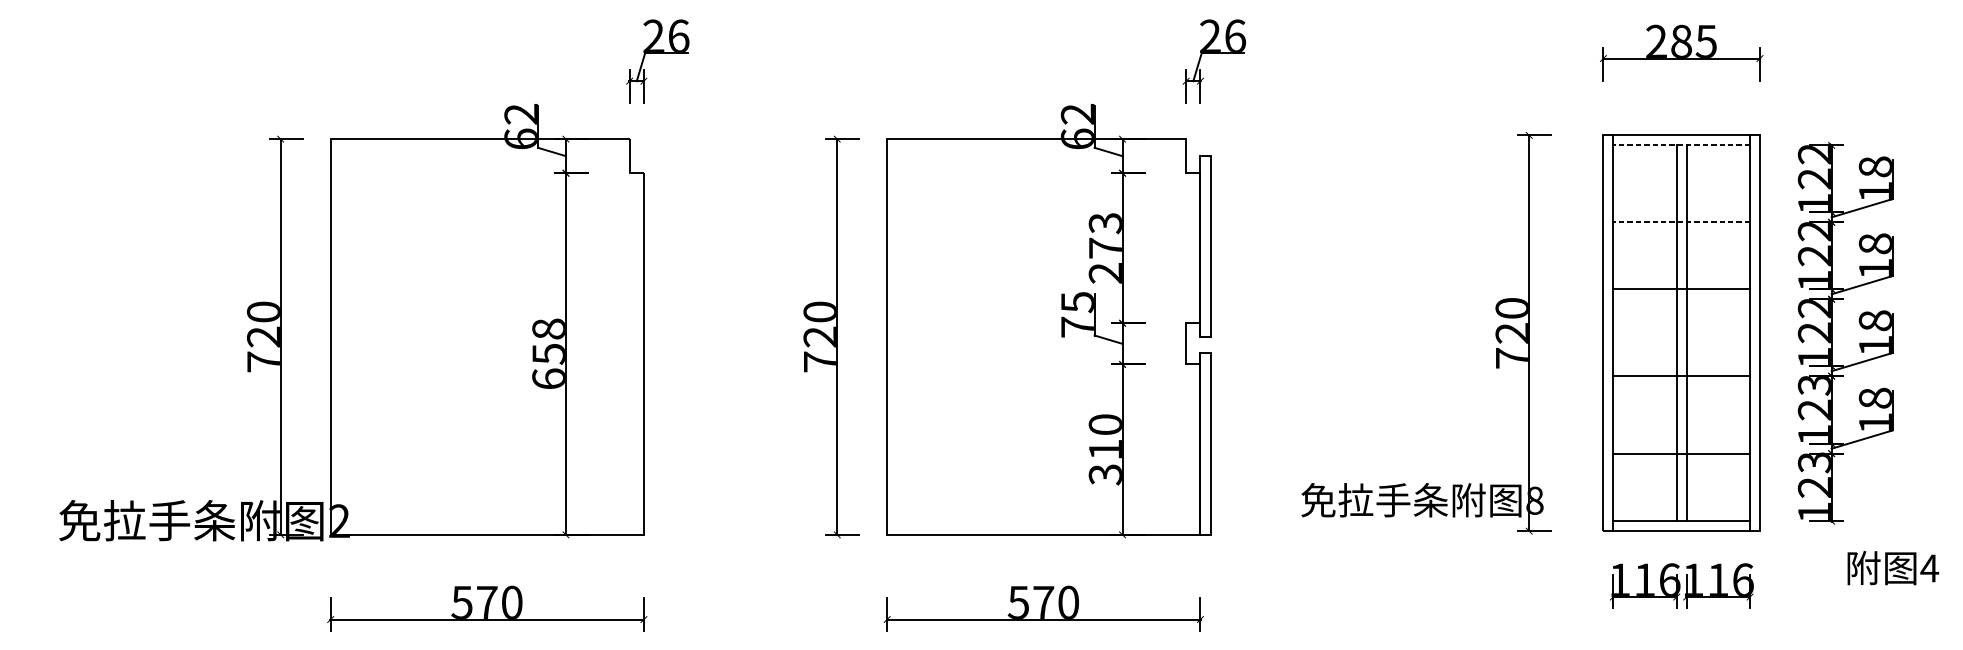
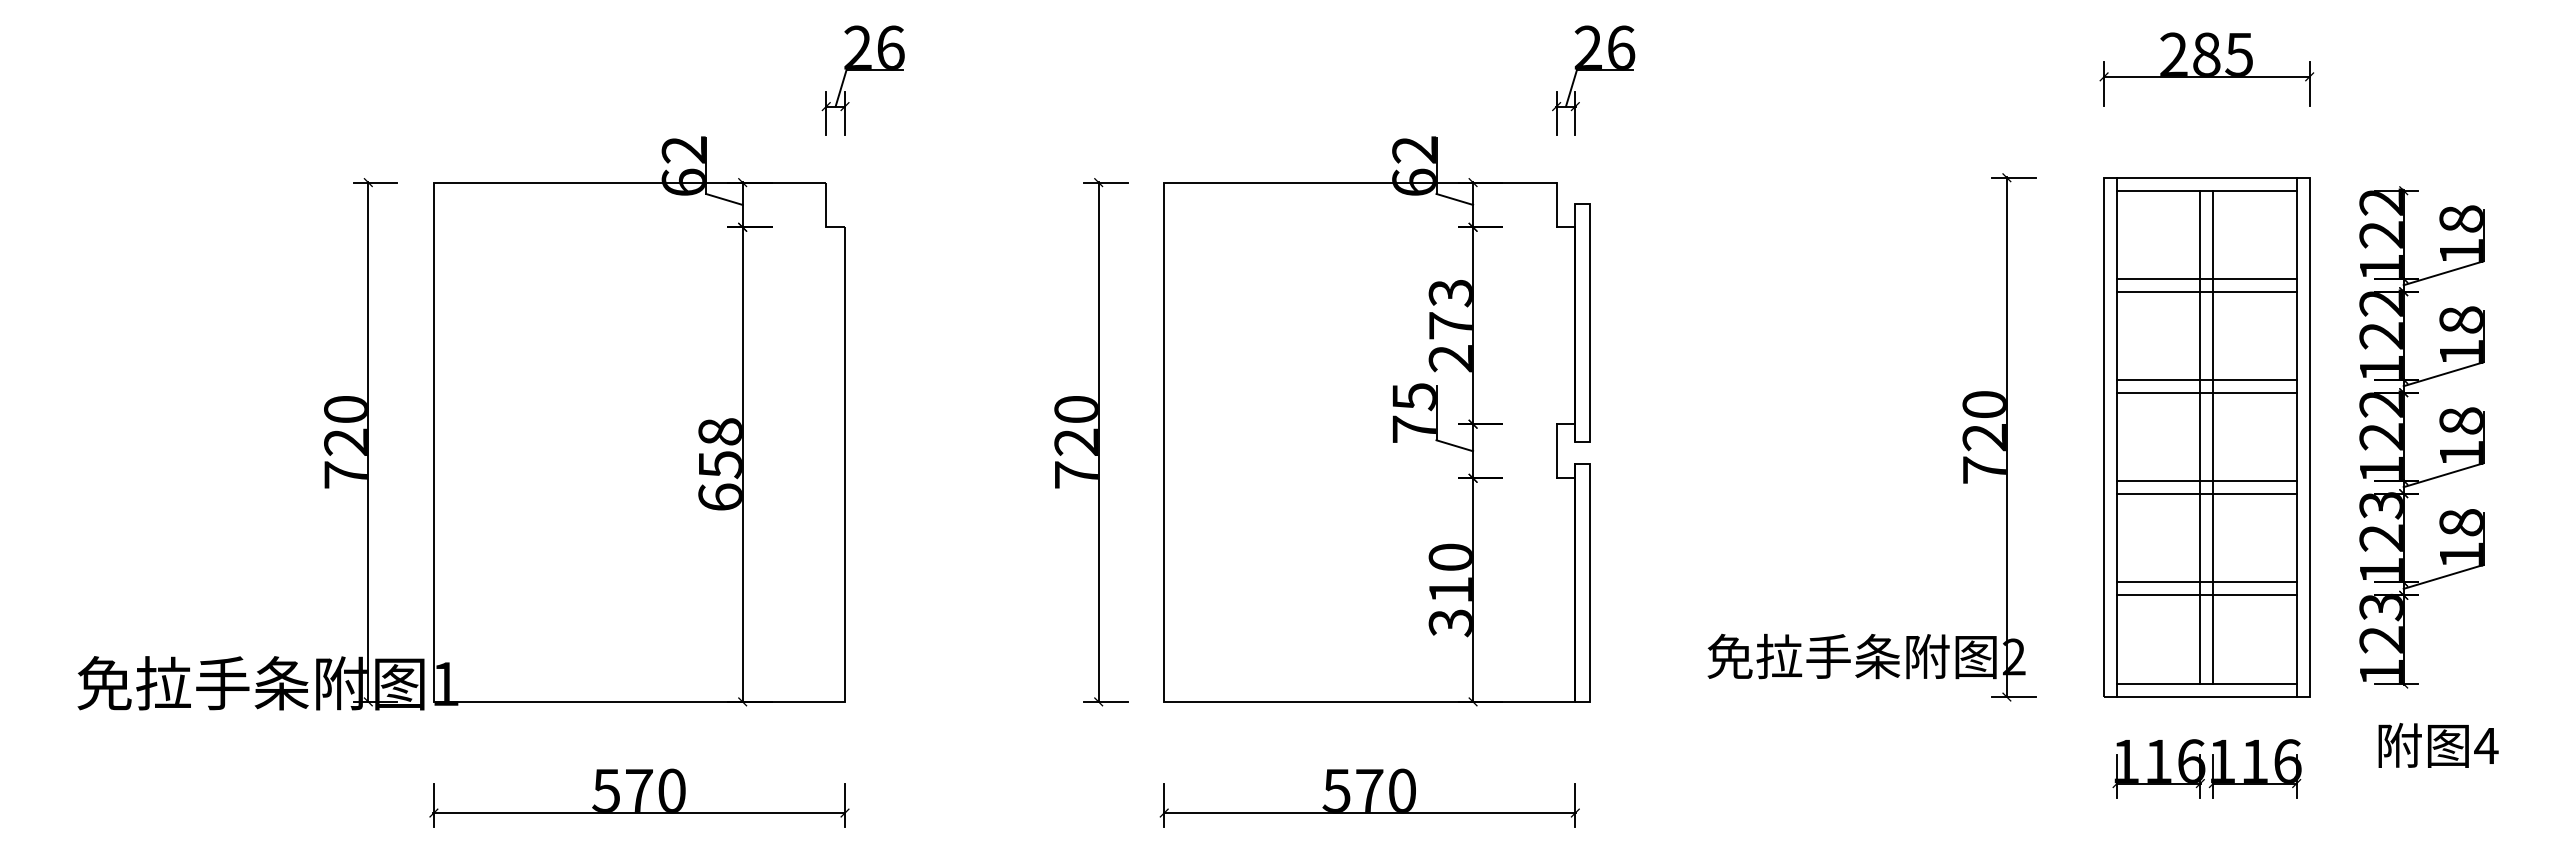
line: (1681, 145) -> (2206, 190), dashed -> solid
line: (1681, 212) -> (2206, 278), added
line: (1681, 222) -> (2206, 291), dashed -> solid
line: (1681, 299) -> (2206, 392), added
line: (1681, 366) -> (2206, 480), added
line: (1681, 443) -> (2206, 582), added
text: (1535, 500) -> (2014, 656), 8 -> 2
text: (339, 520) -> (445, 683), 2 -> 1
text: (1893, 568) -> (2438, 745), moved

